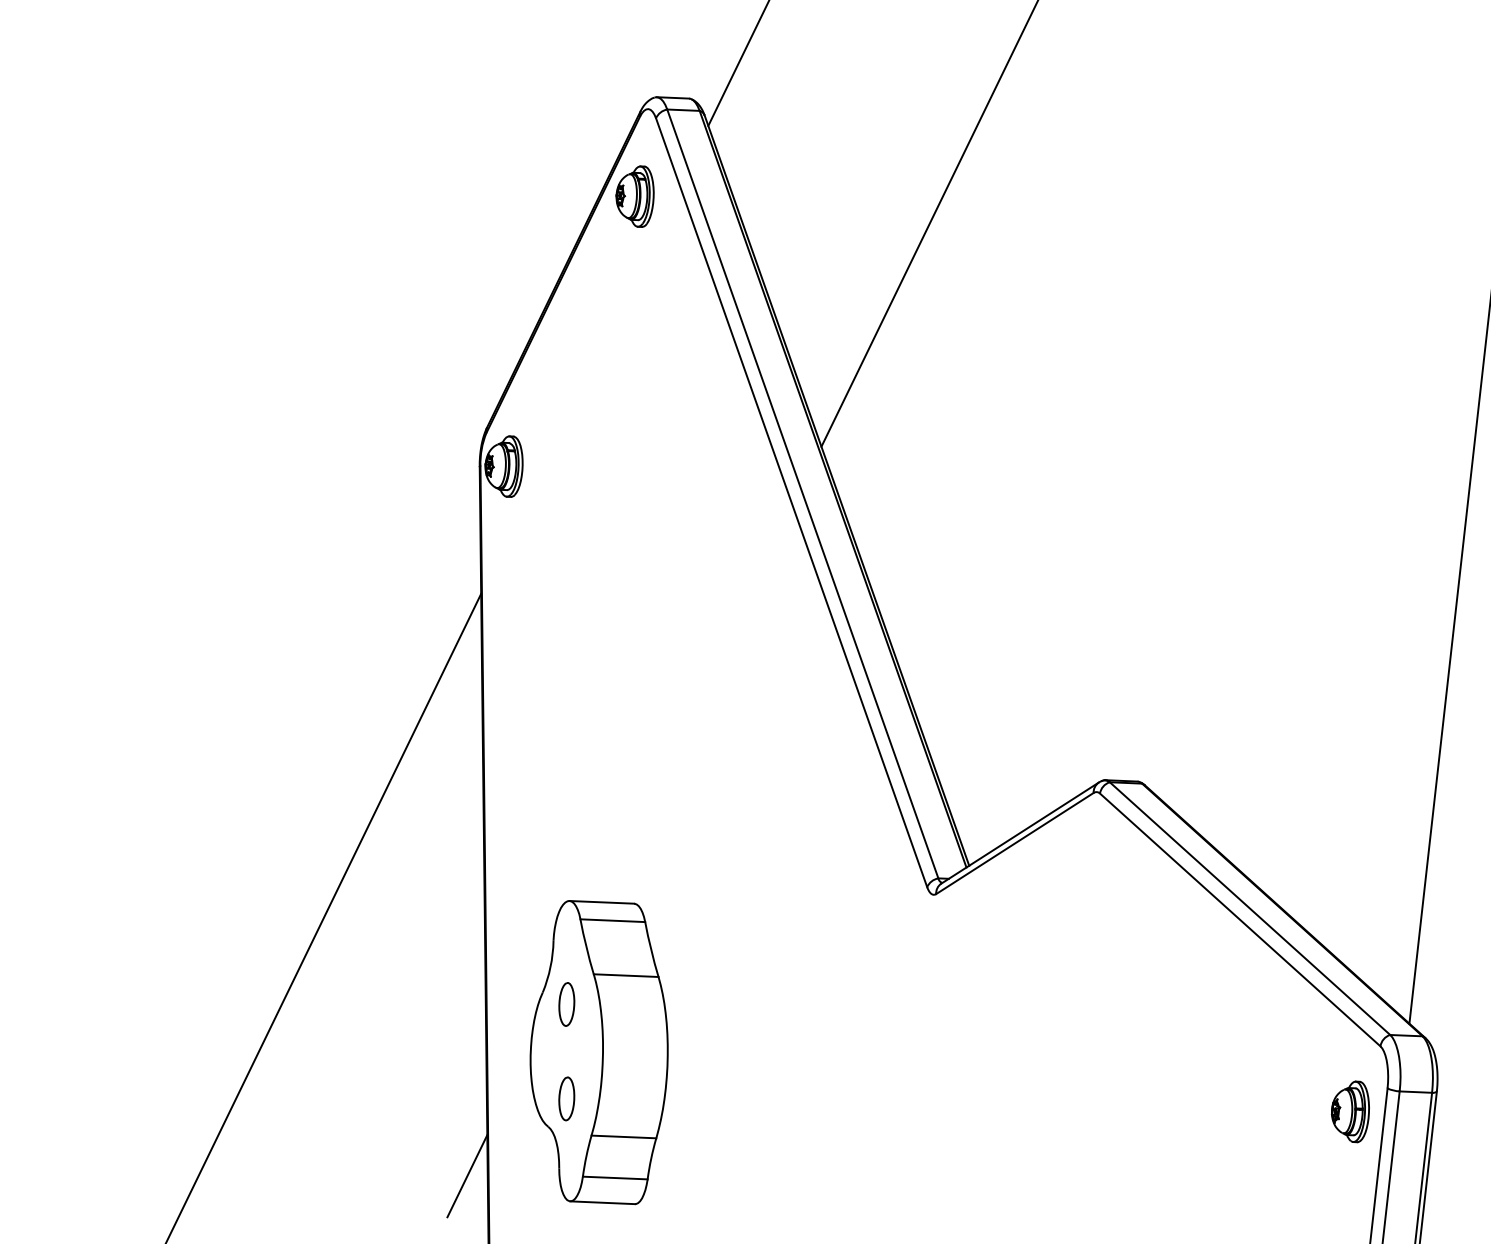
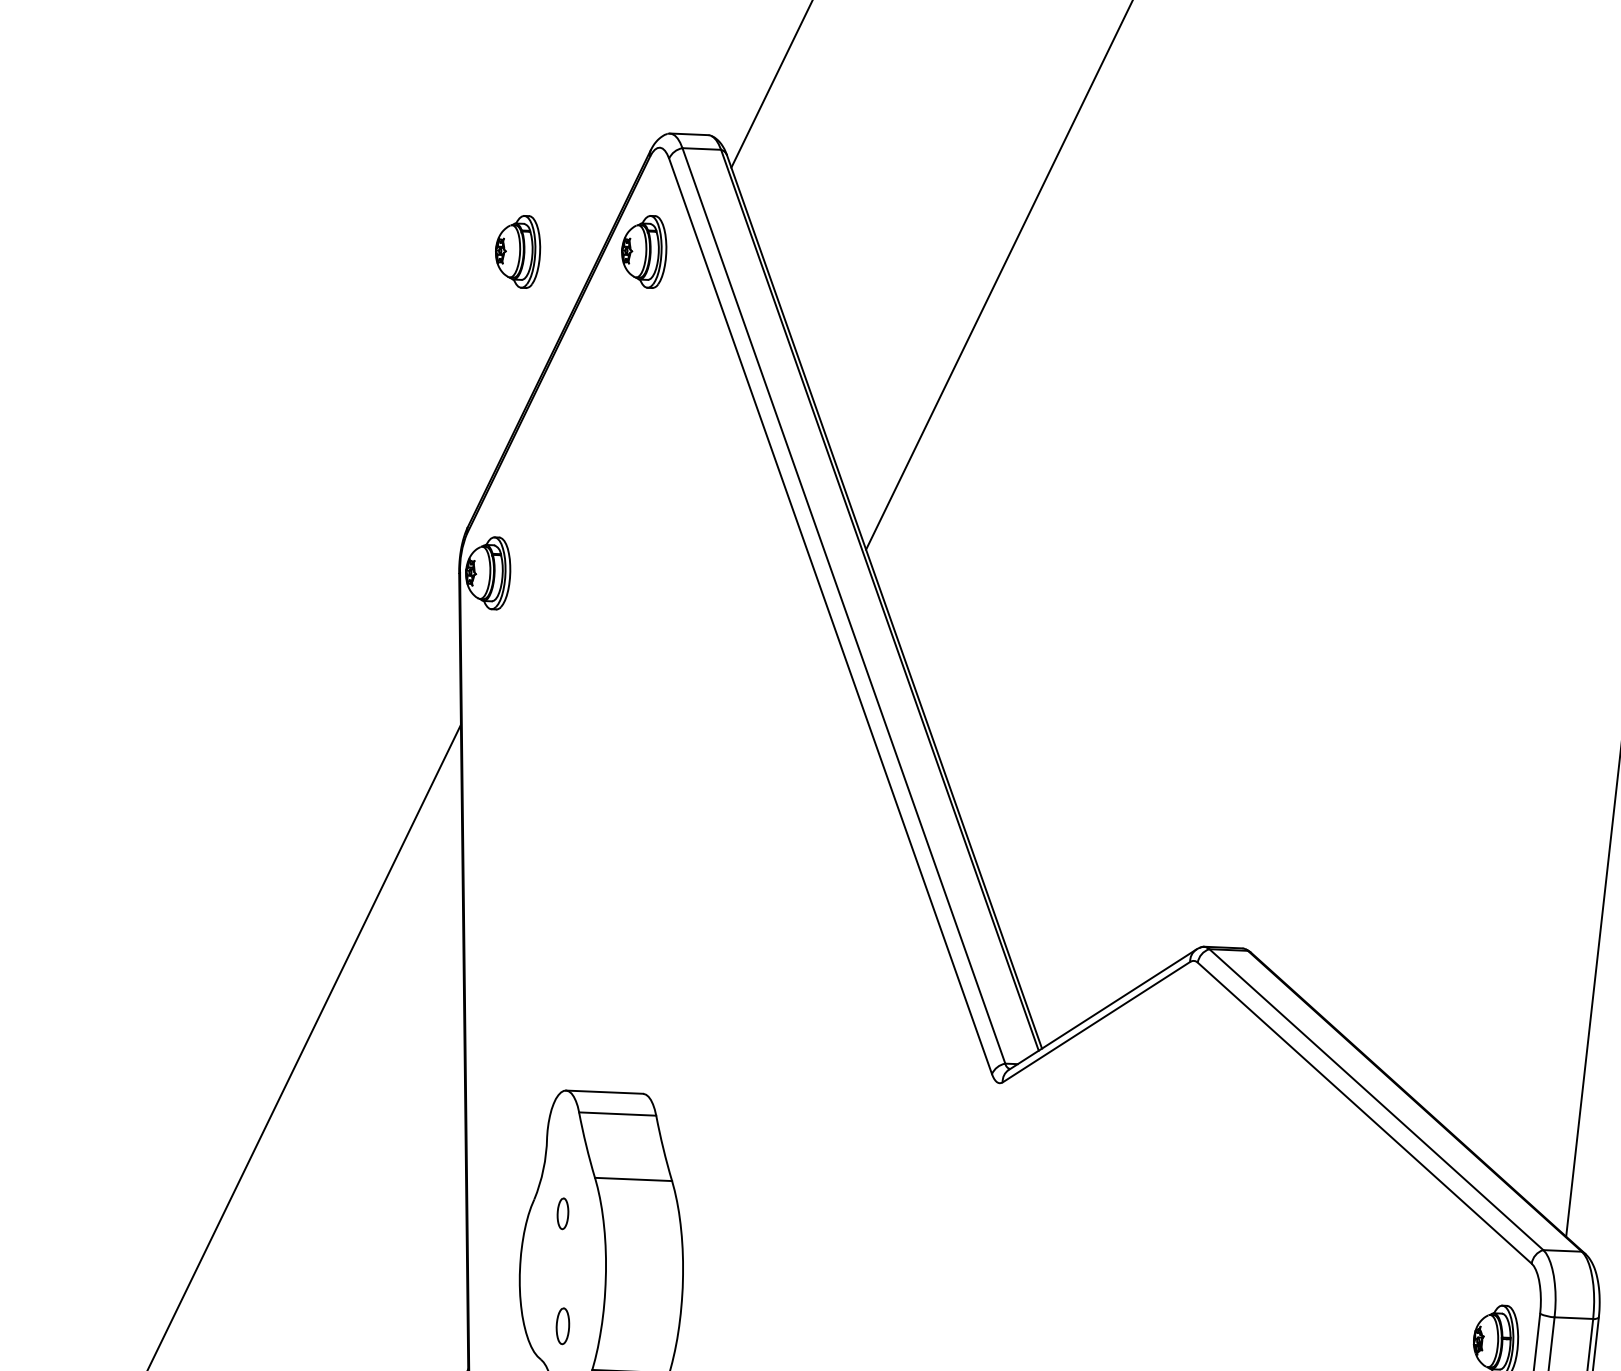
part: (528, 196) -> (517, 251), added
part: (566, 1004) -> (562, 1213), size x0.6
part: (566, 1098) -> (562, 1325), size x0.7

